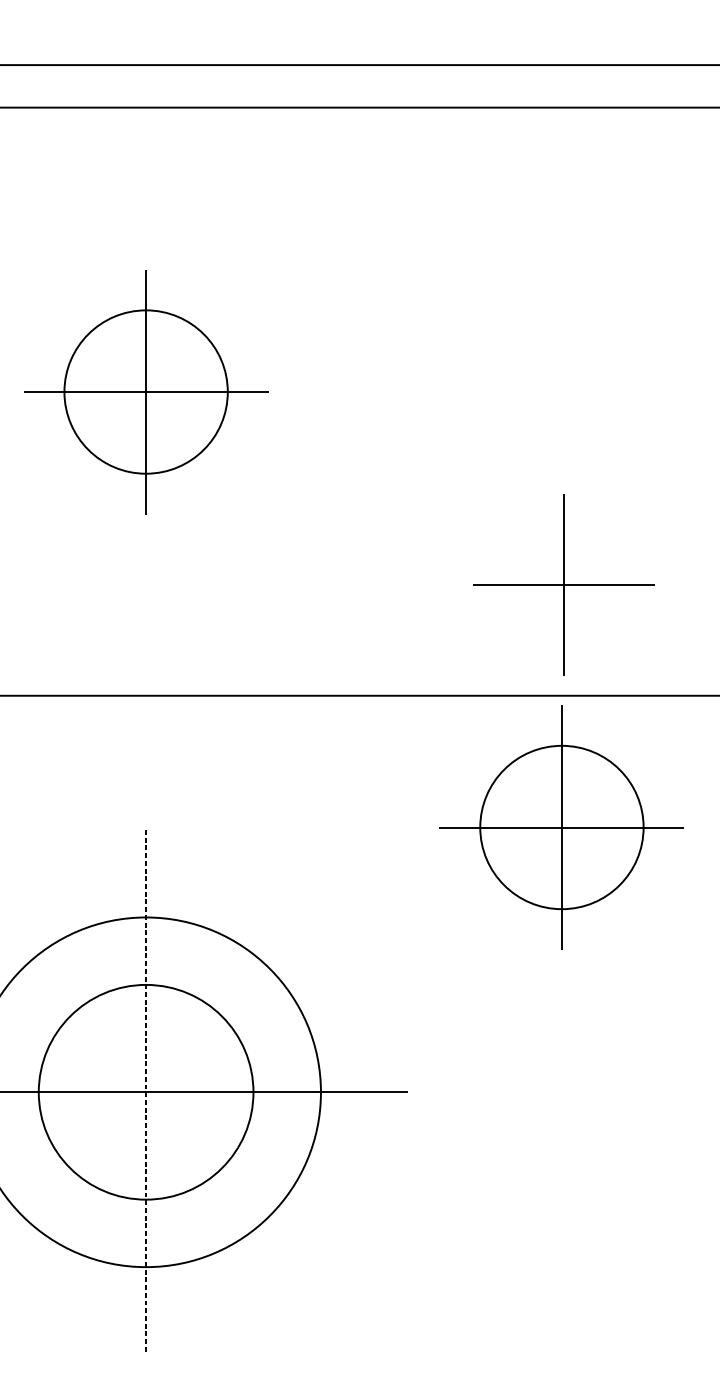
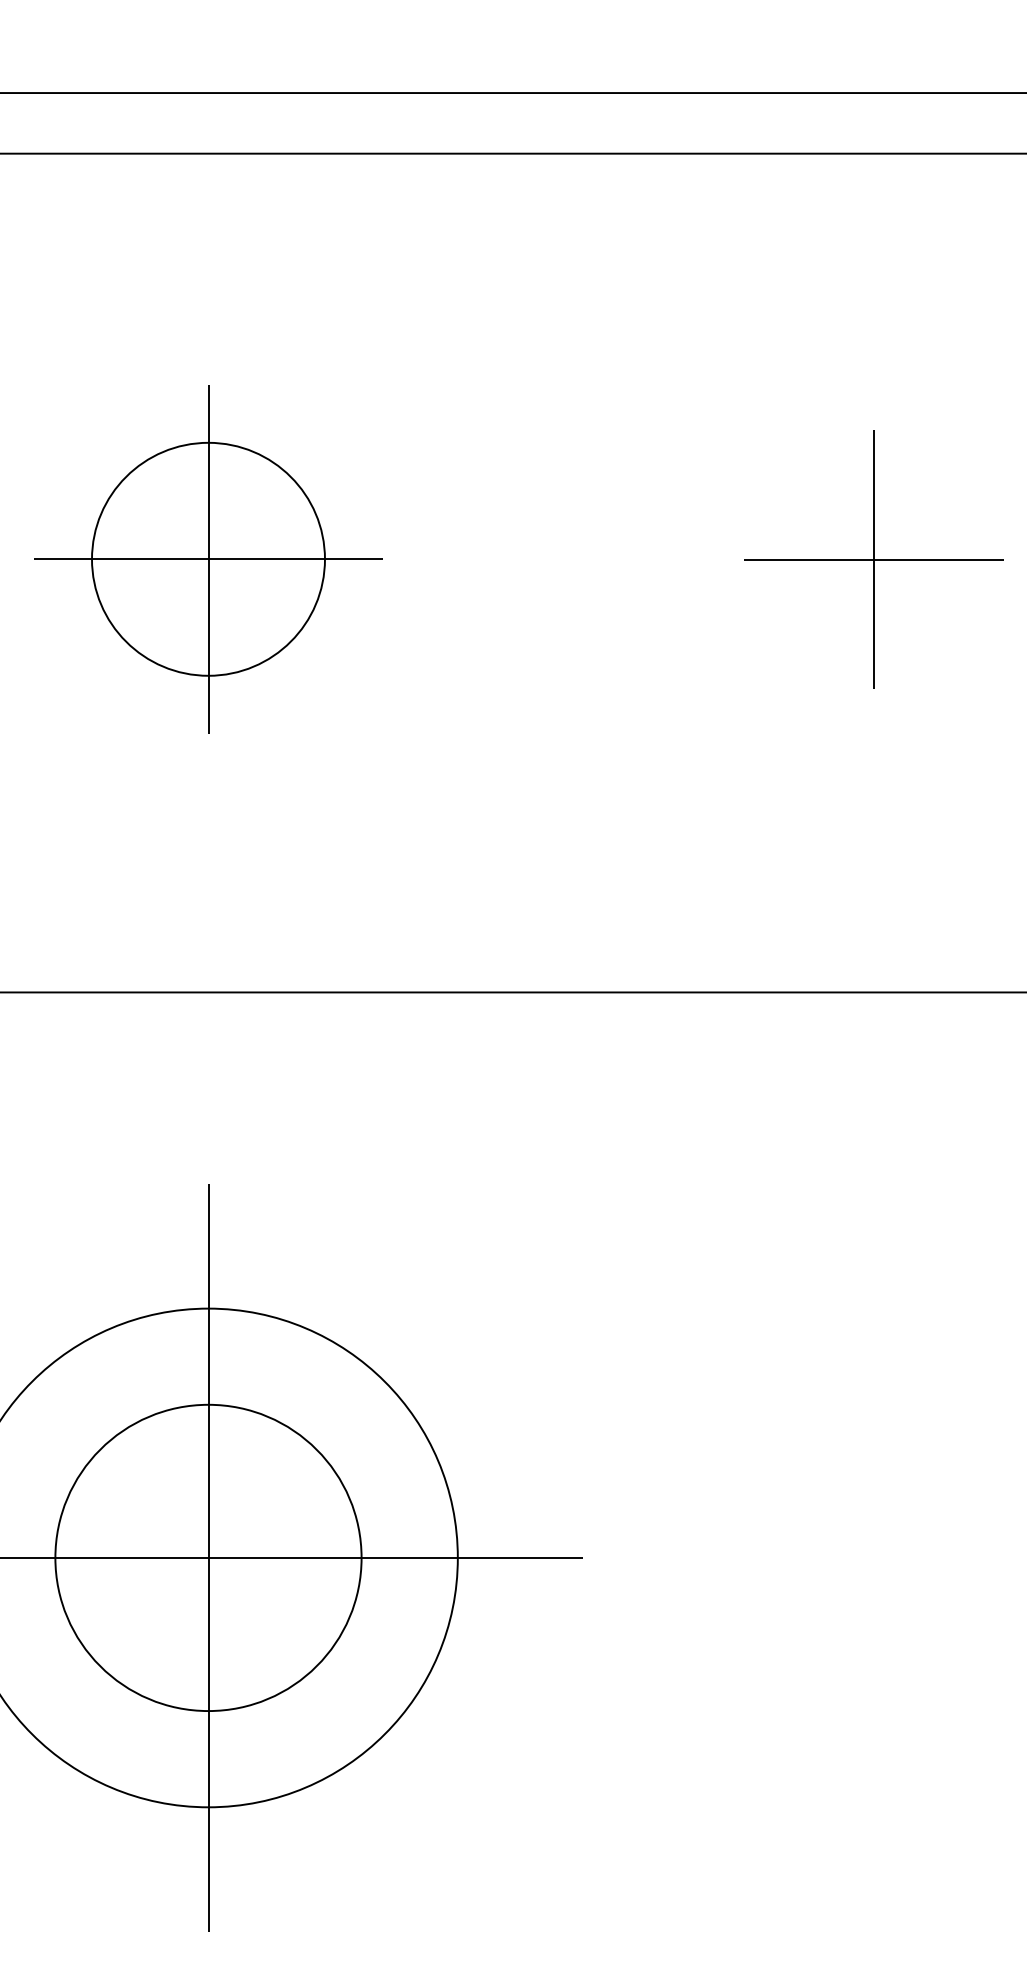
part: (563, 585) -> (873, 559), moved
part: (561, 827) -> (801, 1180), removed
line: (146, 1092) -> (208, 1558), dashed -> solid

